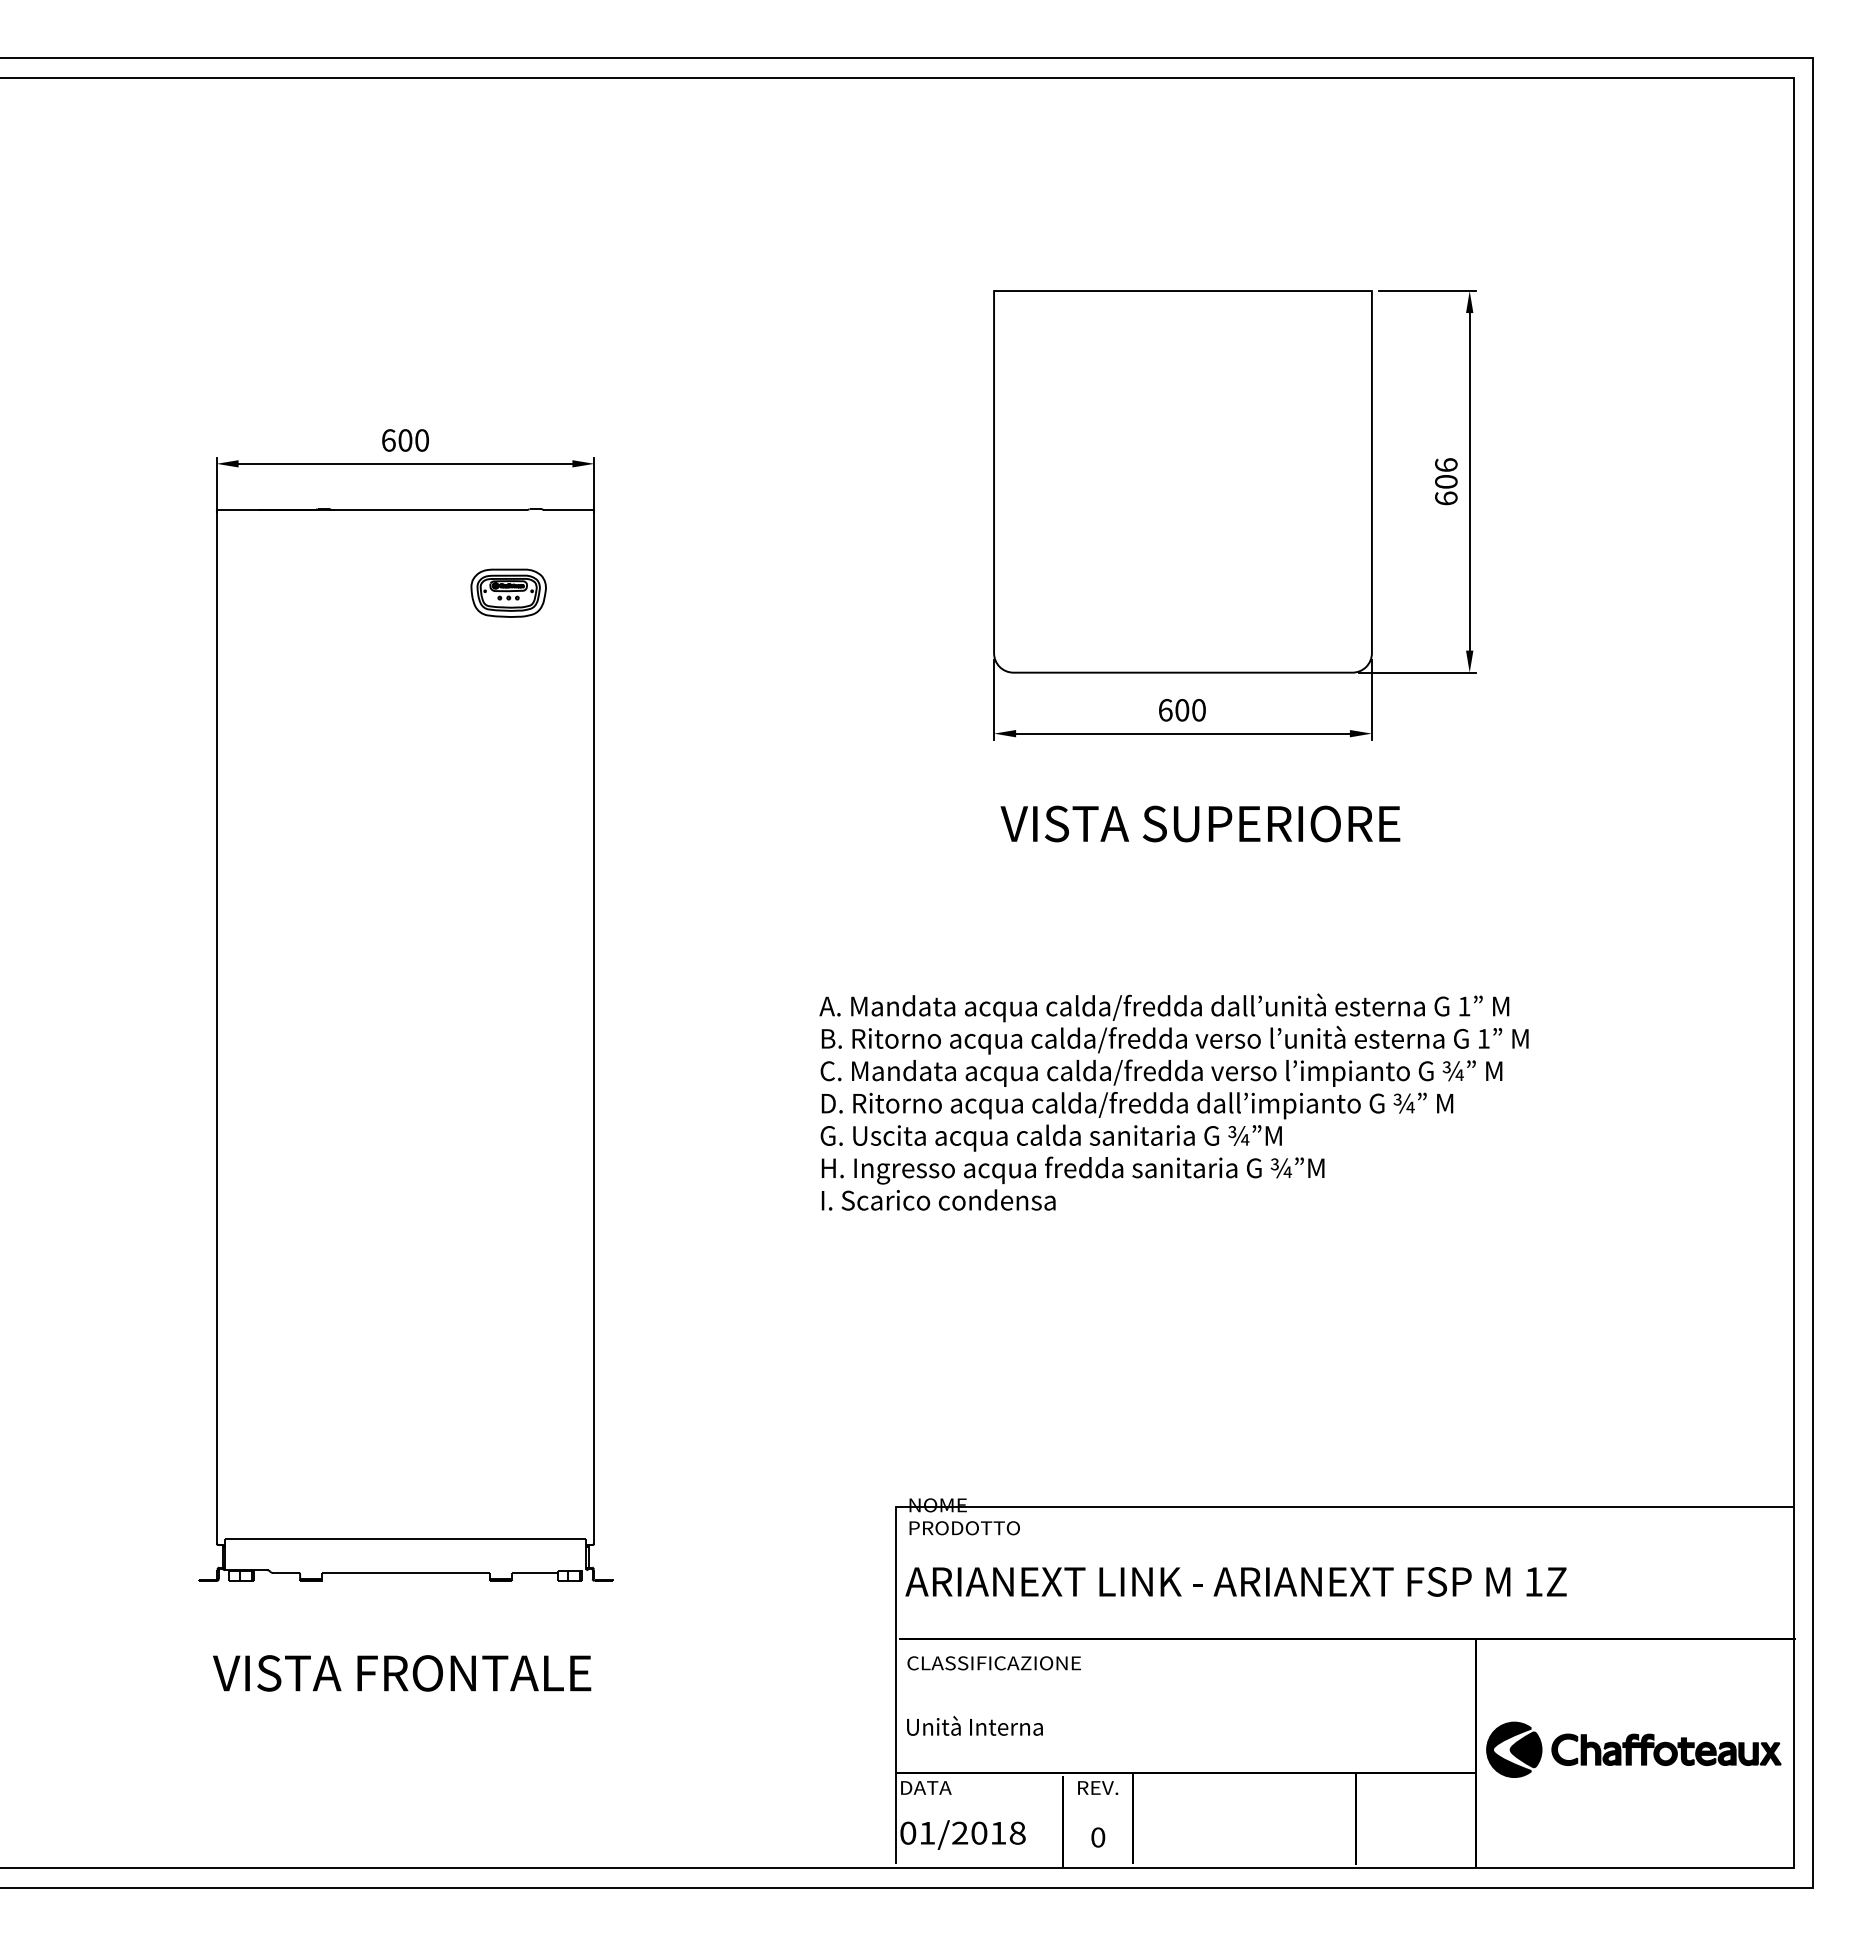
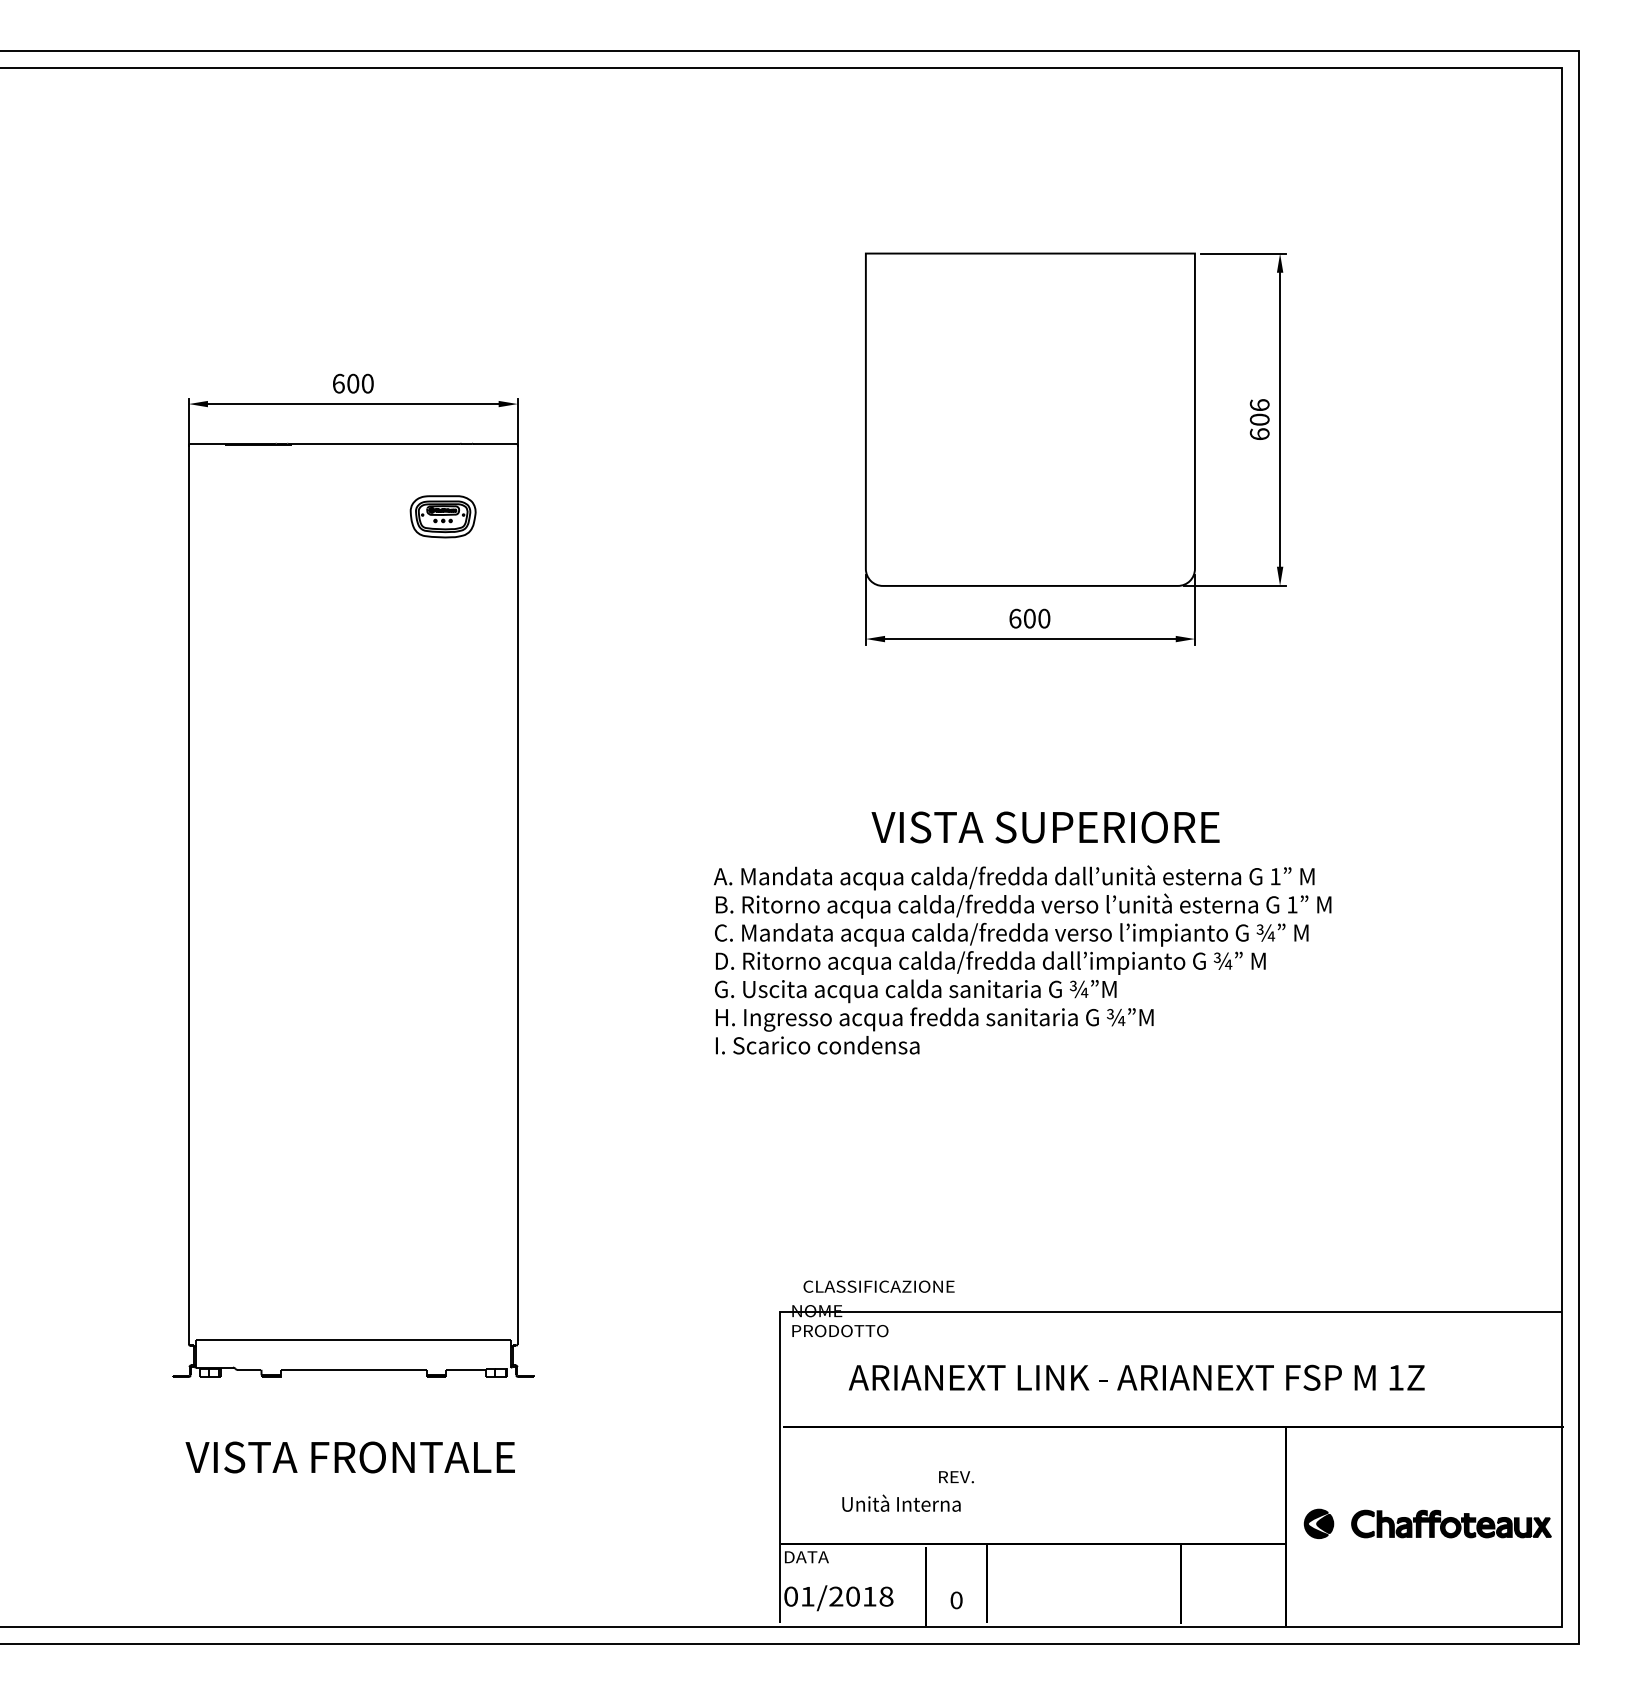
text: (1200, 823) -> (1045, 827), moved
text: (1235, 1581) -> (1136, 1377), moved
text: (993, 1663) -> (878, 1286), moved
text: (974, 1725) -> (901, 1502), moved
part: (1514, 1749) -> (1319, 1523), size x0.6
text: (1098, 1787) -> (956, 1476), moved

